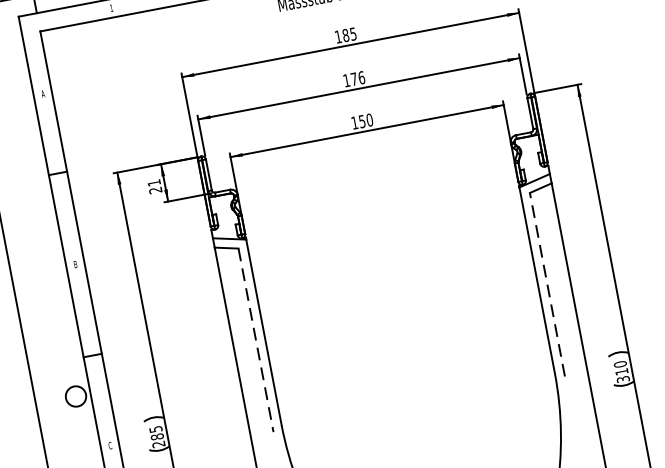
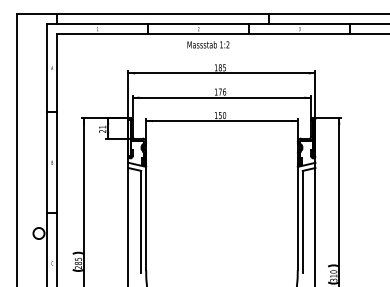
line: (546, 284) -> (302, 221), dashed -> solid
line: (256, 339) -> (141, 221), dashed -> solid

